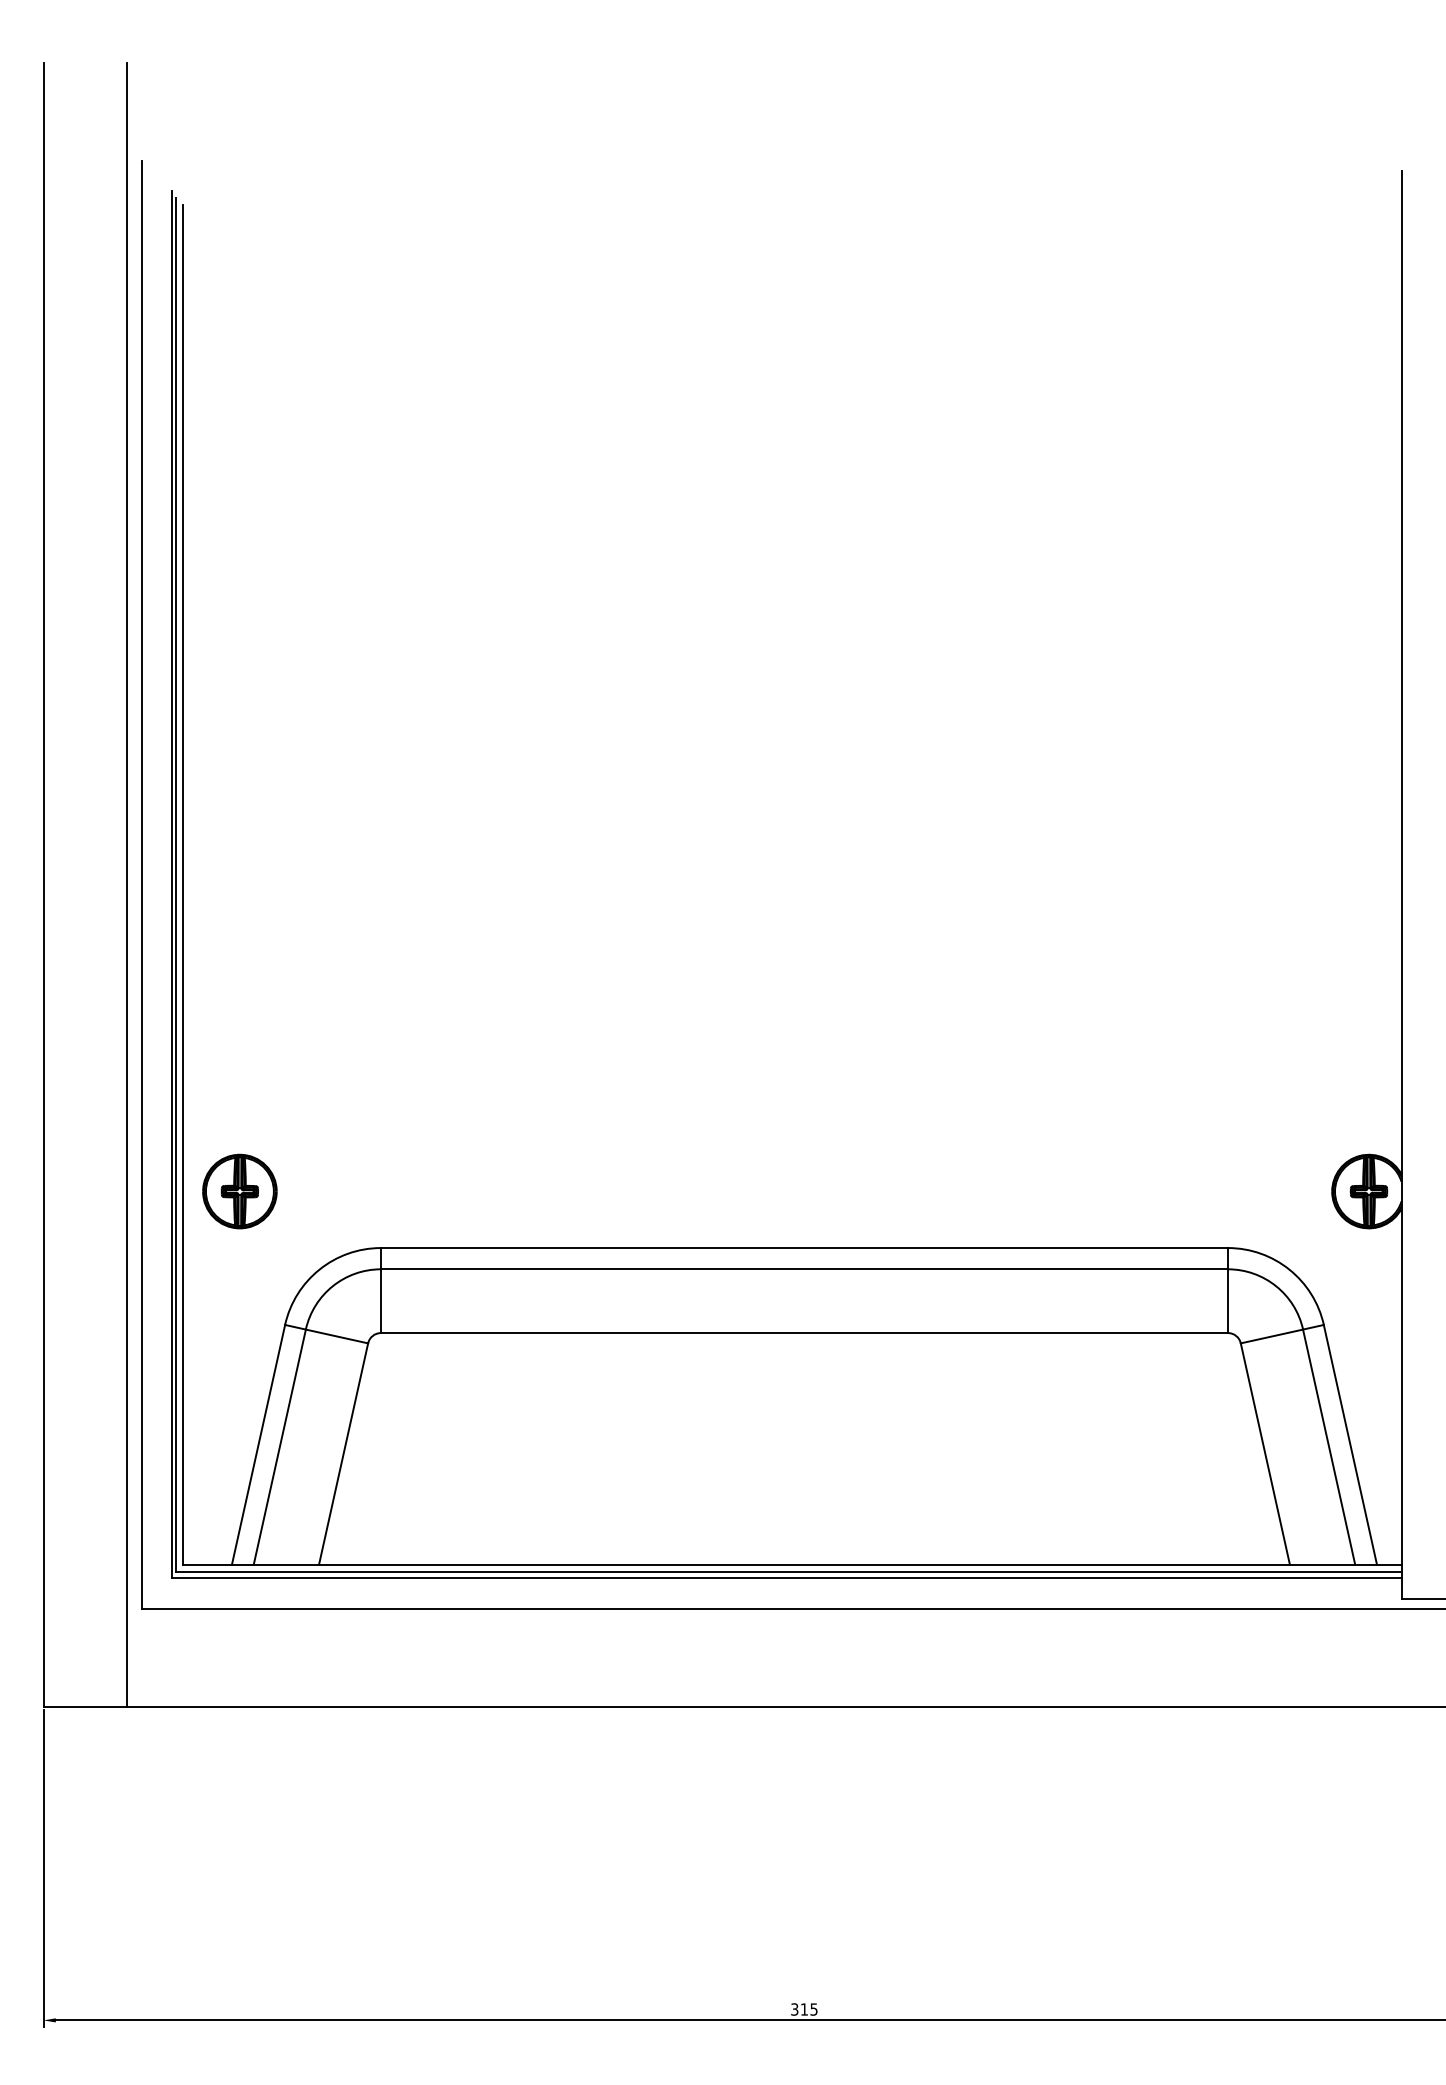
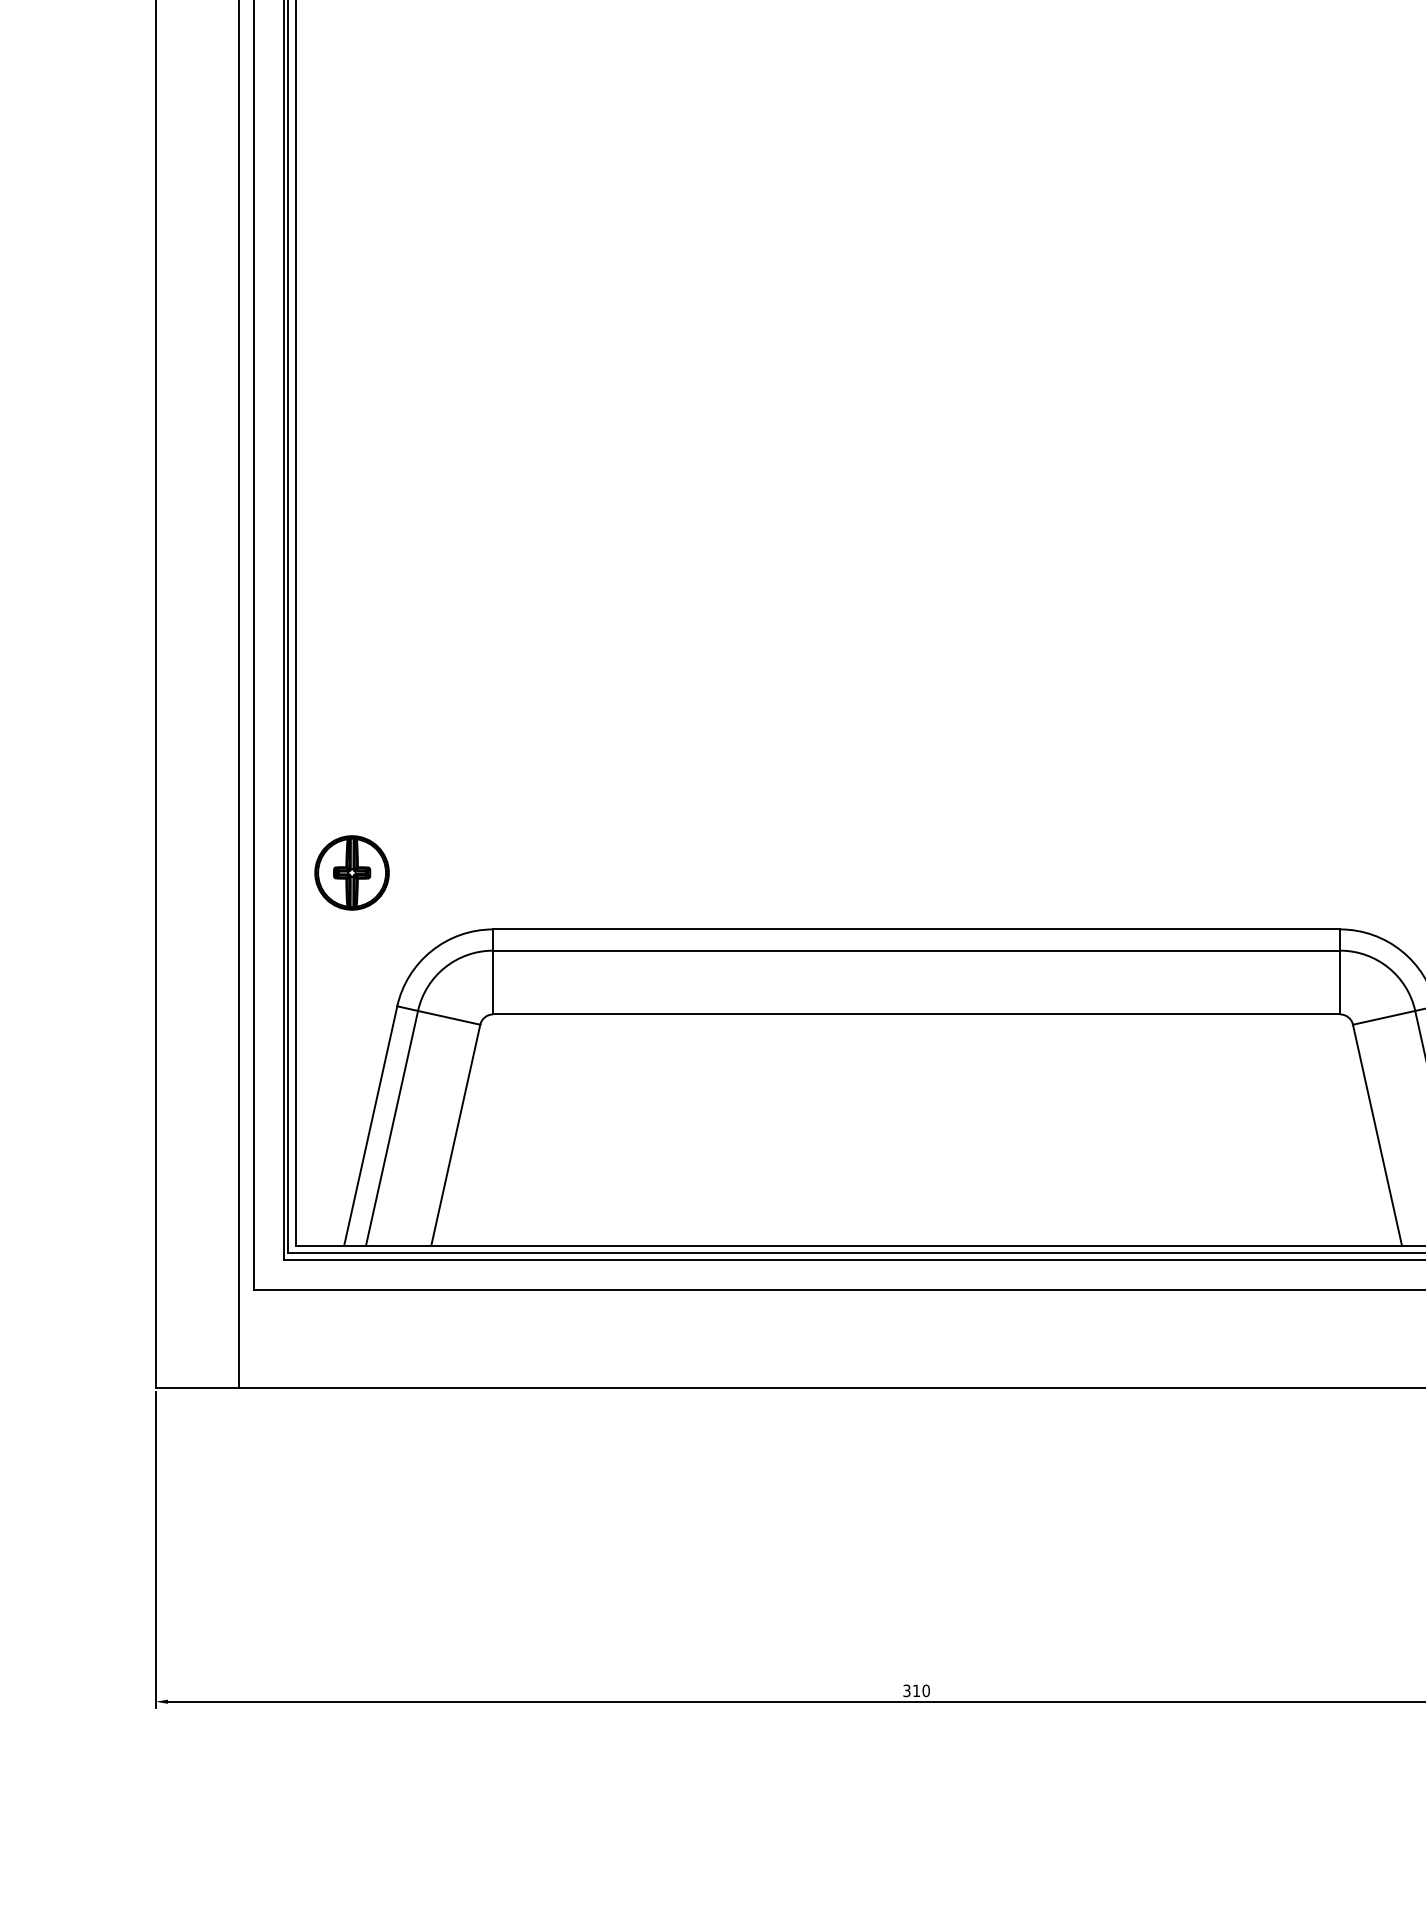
text: (813, 2009) -> (925, 1690), 315 -> 310

